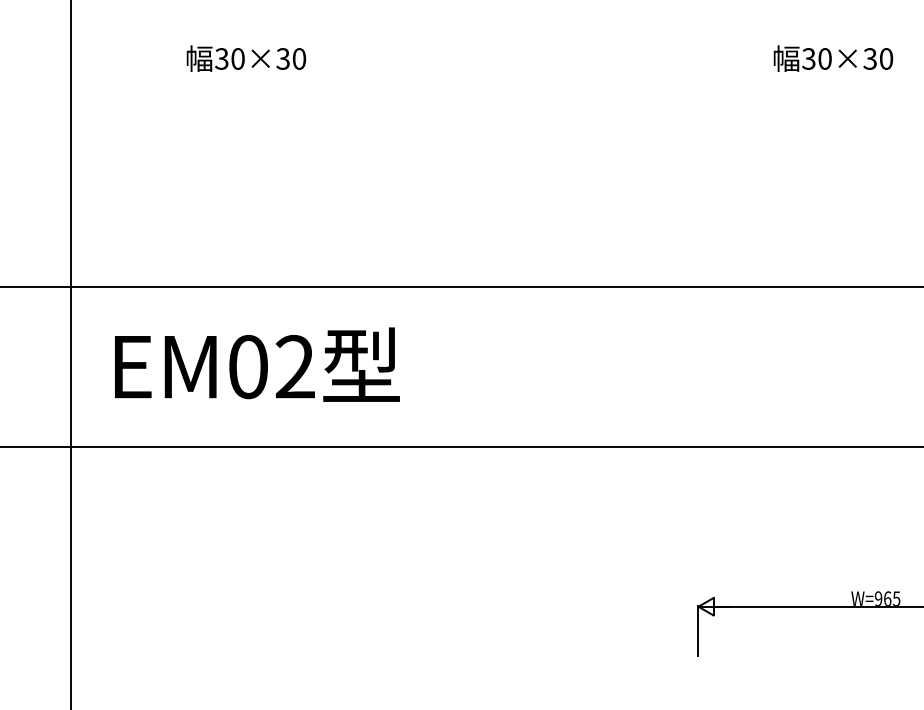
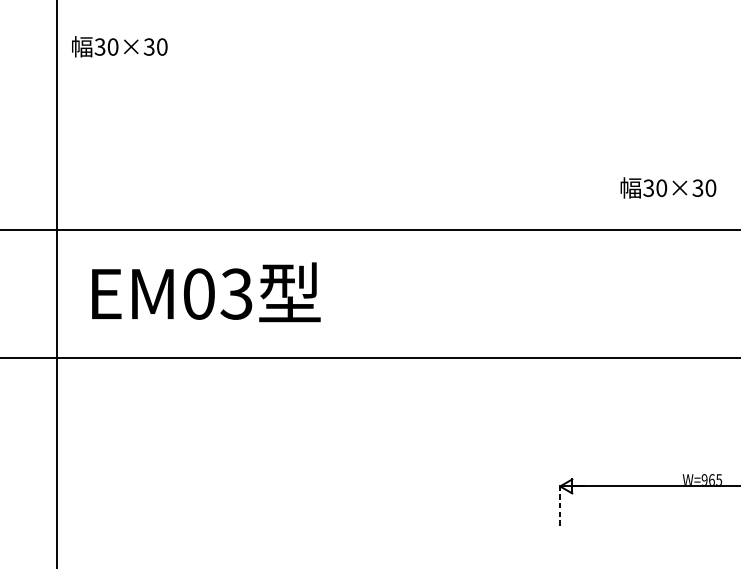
text: (246, 58) -> (119, 46), moved
text: (833, 58) -> (668, 187), moved
text: (294, 367) -> (236, 294), EM02 -> EM03
line: (698, 631) -> (560, 506), solid -> dashed

